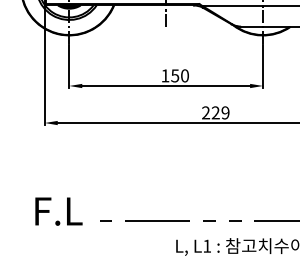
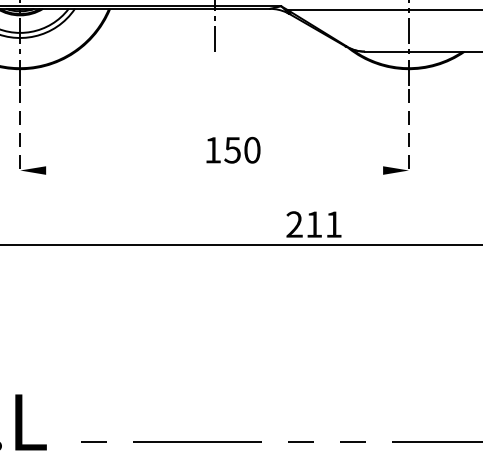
line: (69, 66) -> (20, 131), solid -> dashed
line: (263, 66) -> (409, 131), solid -> dashed
line: (166, 85) -> (215, 169), removed
text: (220, 112) -> (323, 223), 229 -> 211

